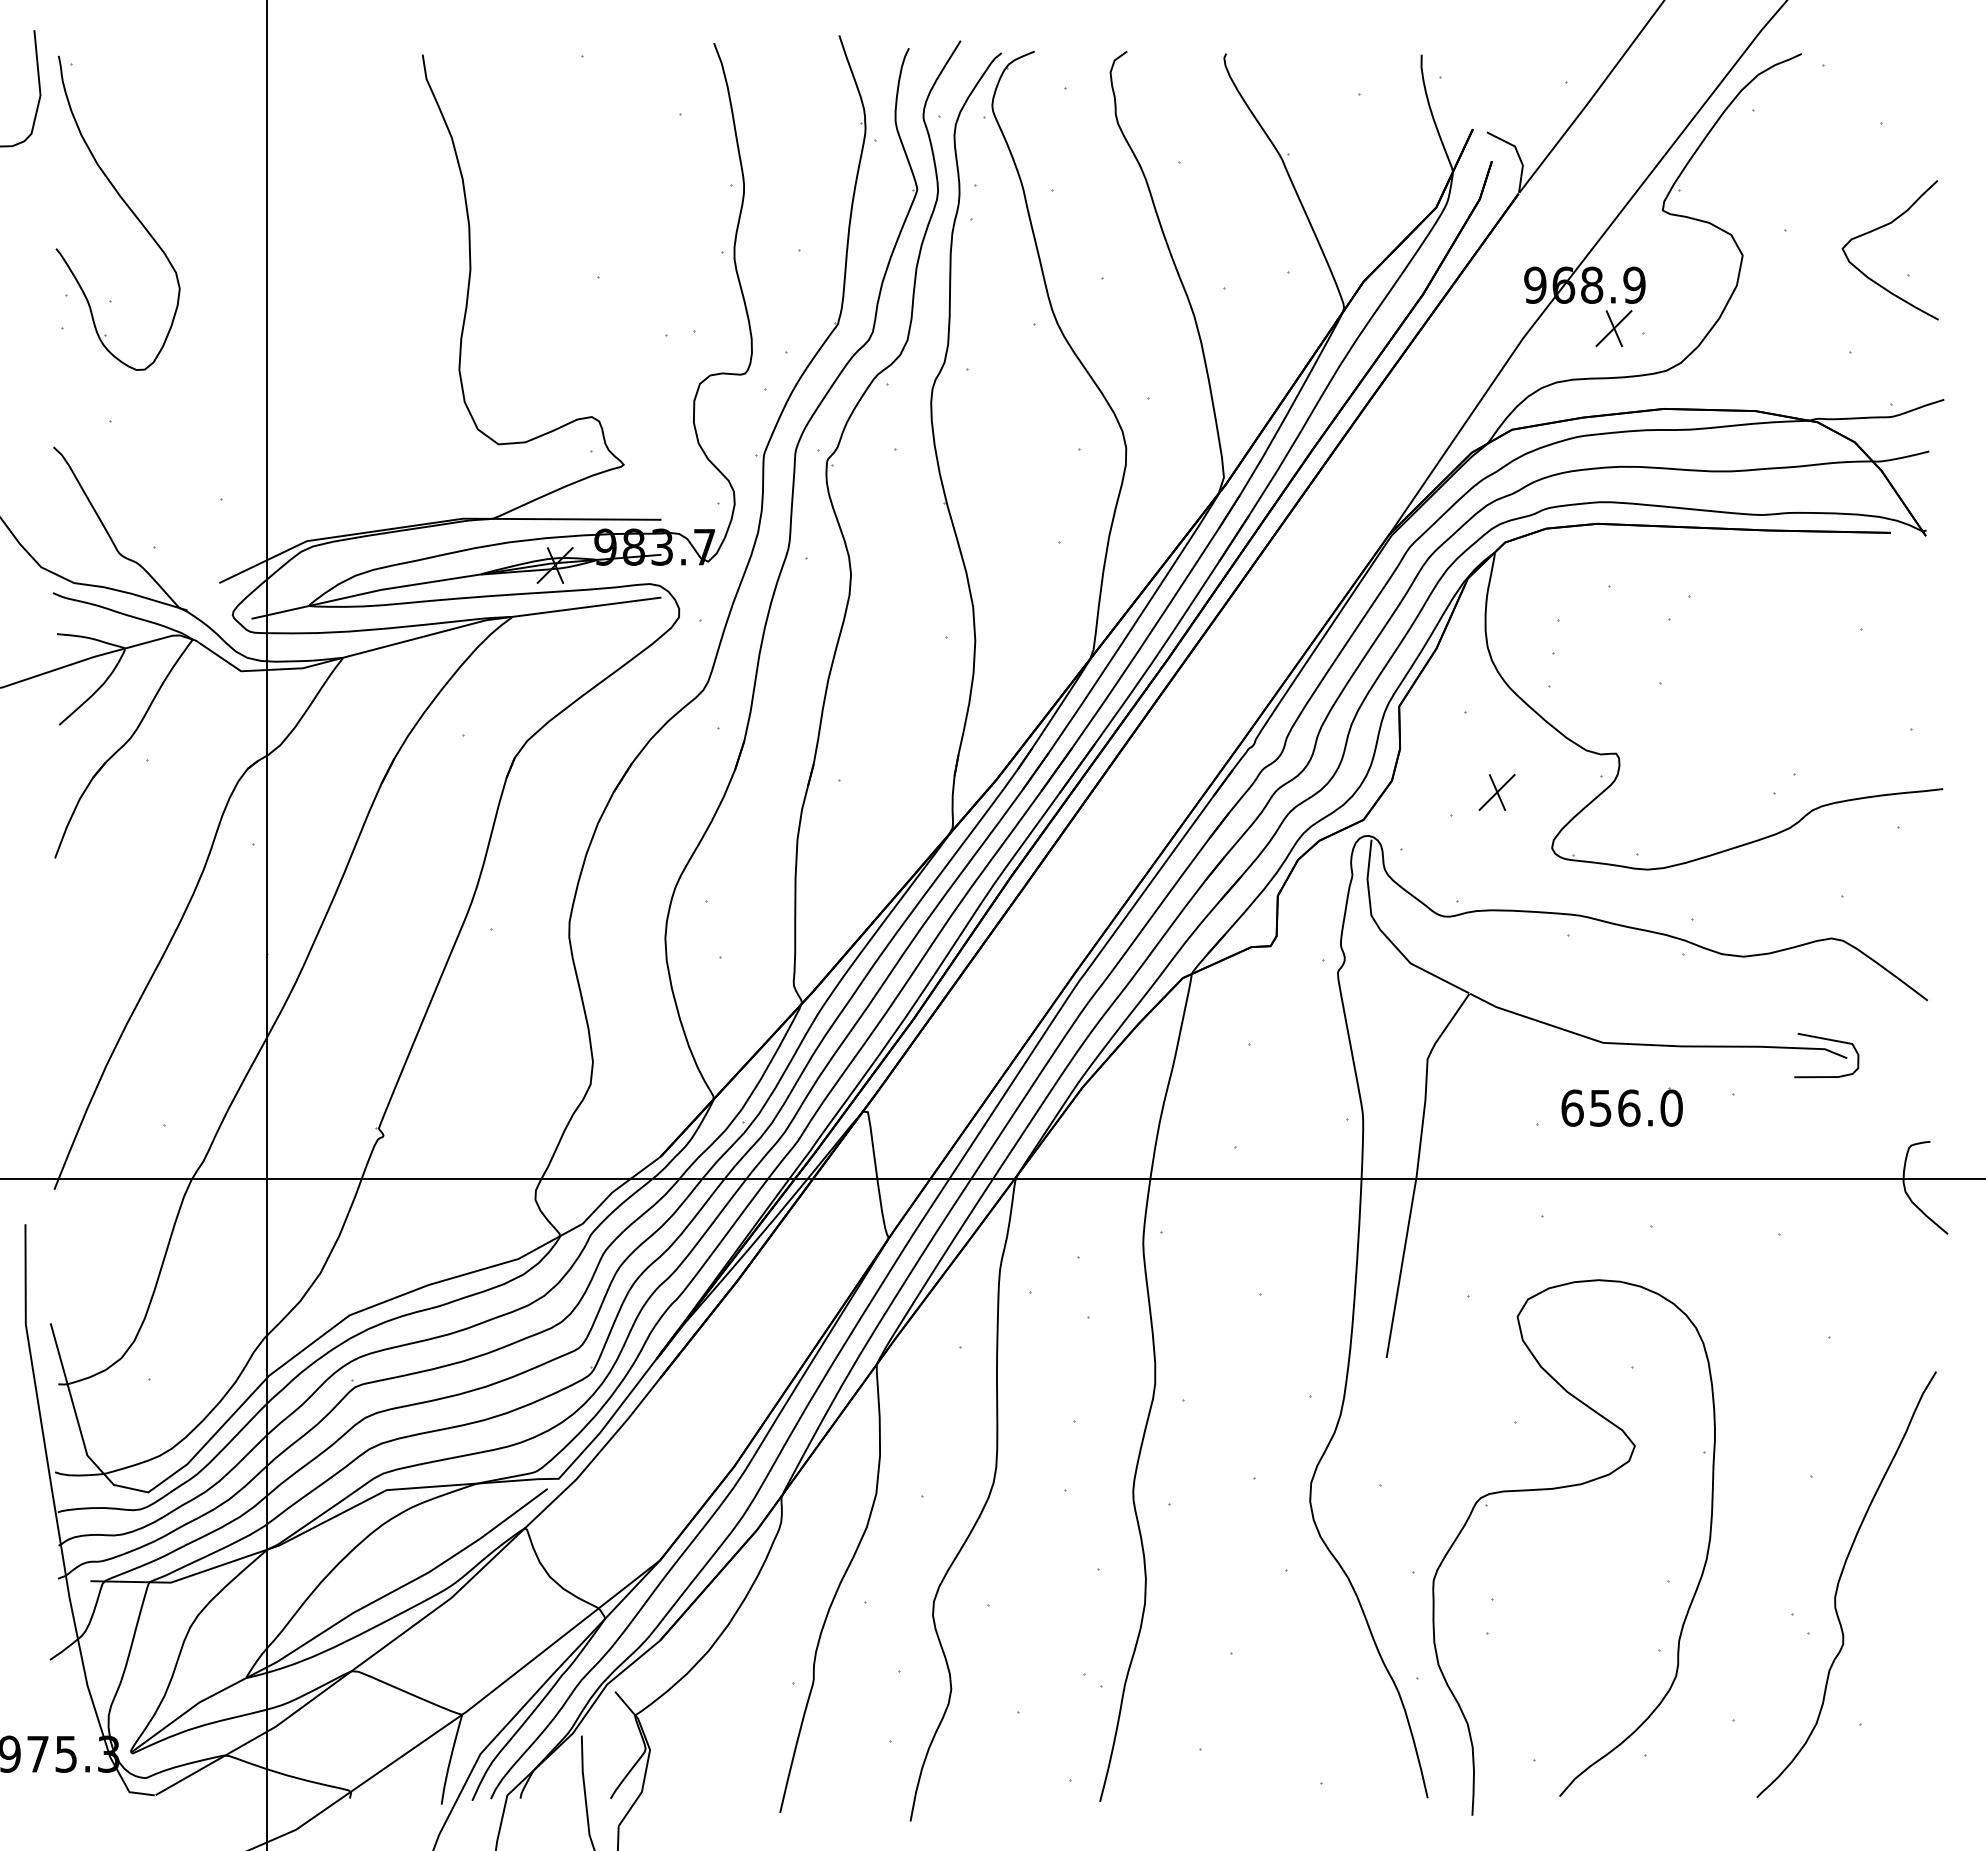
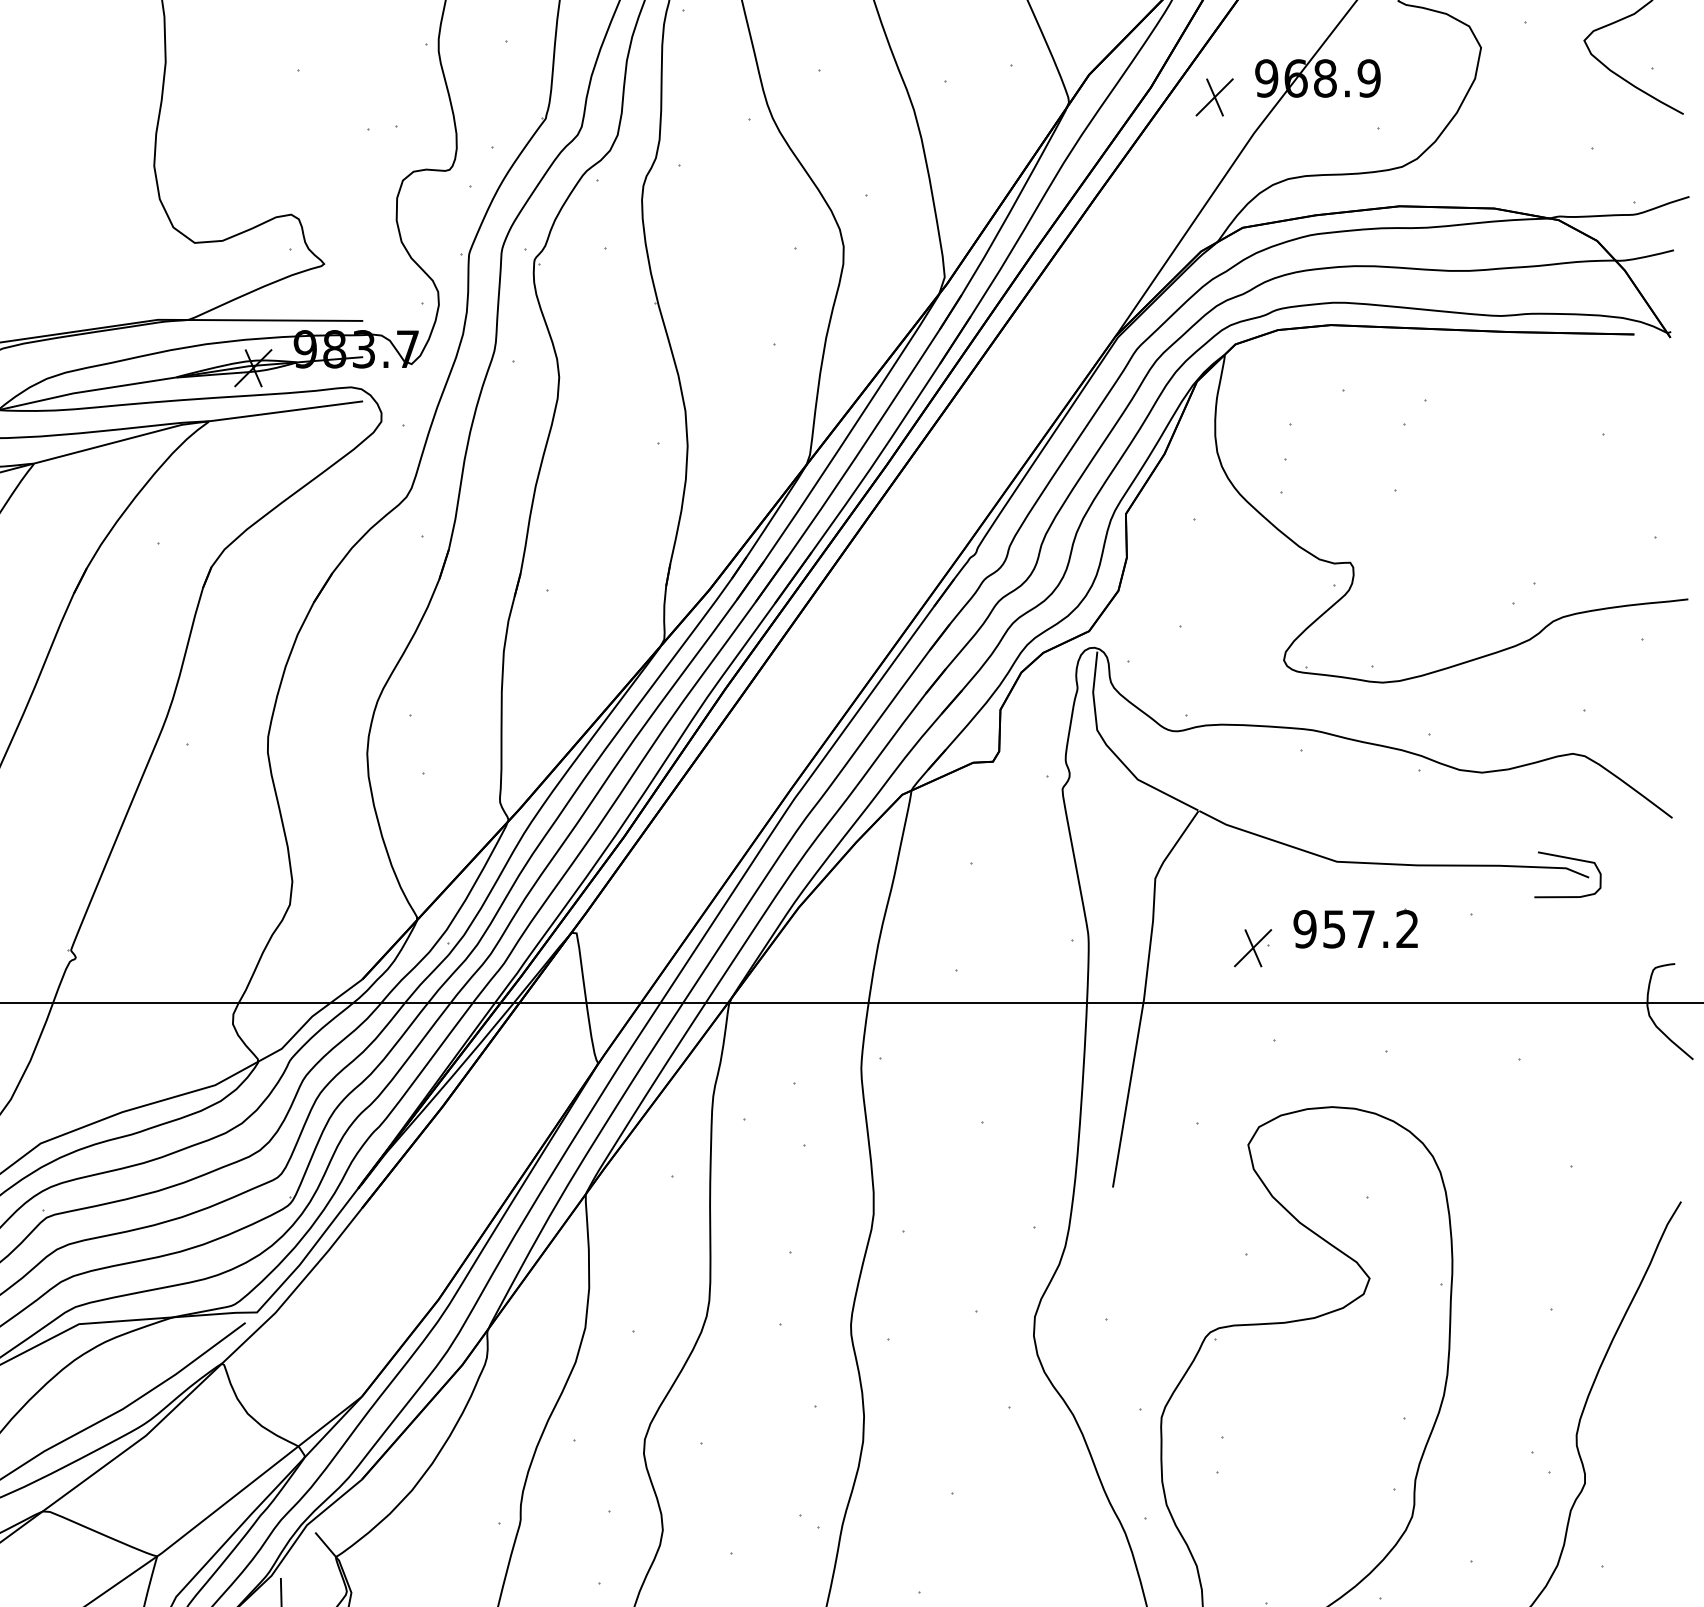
part: (1613, 328) -> (1214, 97), moved
part: (1496, 792) -> (1252, 948), moved
text: (1621, 1107) -> (1355, 928), 656.0 -> 957.2

